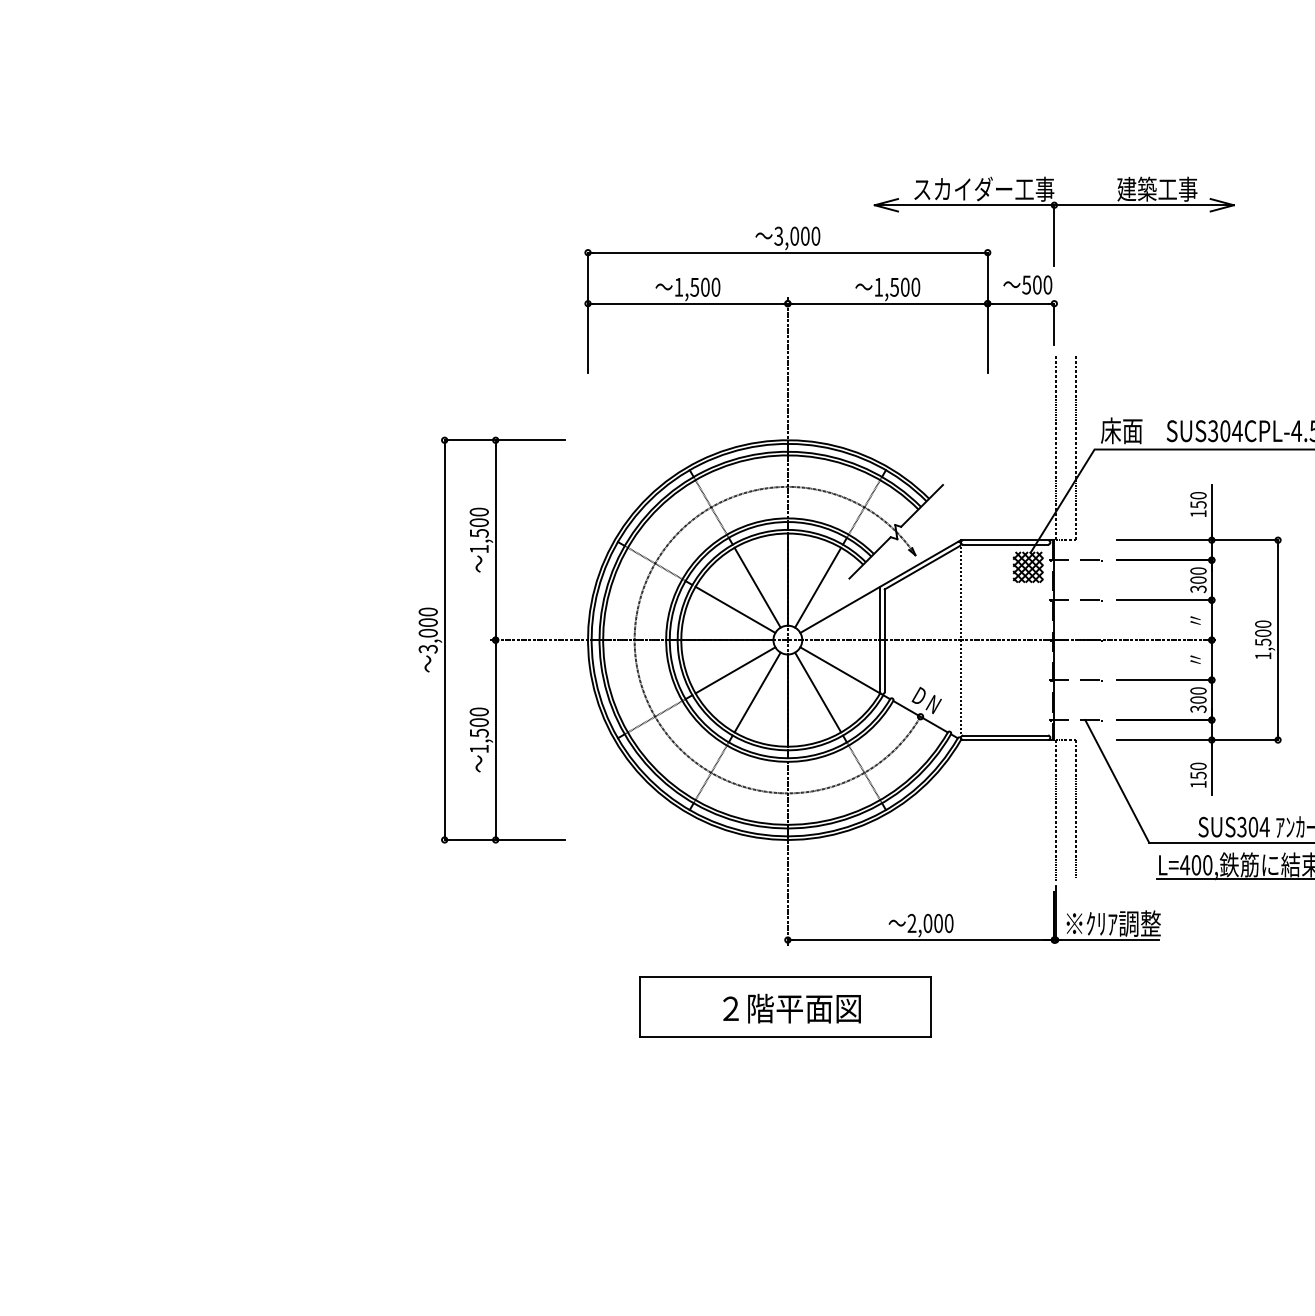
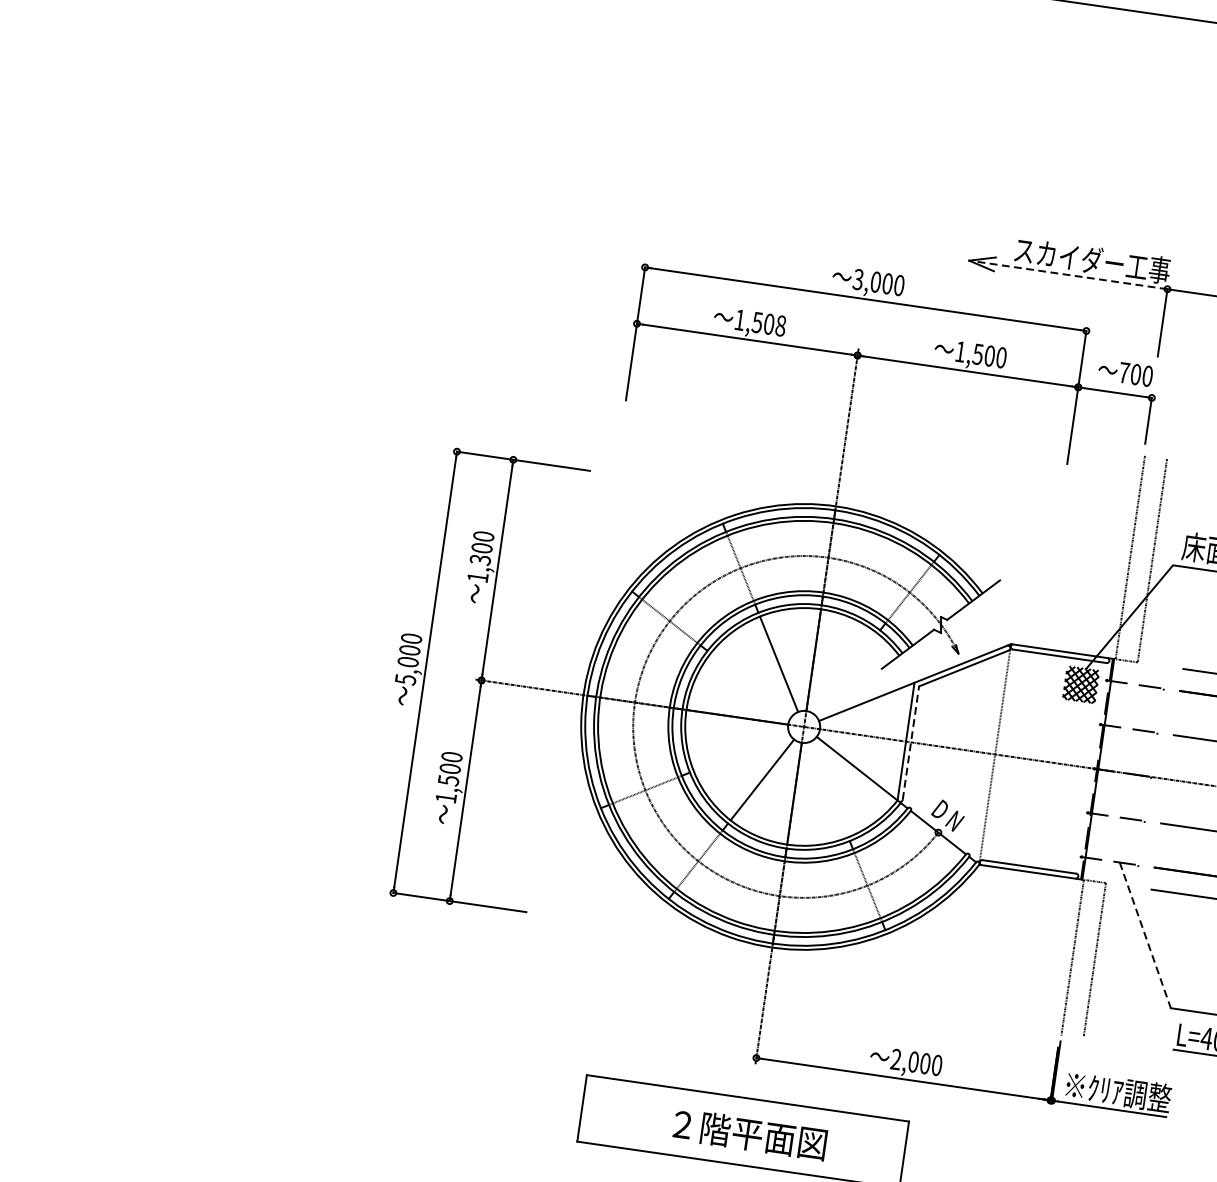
line: (964, 205) -> (1068, 275), solid -> dashed
text: (1026, 284) -> (1124, 372), 500 -> 700
text: (715, 287) -> (780, 326), 1,500 -> 1,508
text: (478, 533) -> (479, 560), 1,500 -> 1,300
line: (818, 587) -> (846, 673), removed
line: (735, 609) -> (751, 684), removed
line: (884, 640) -> (910, 742), solid -> dashed
text: (427, 648) -> (404, 678), 3,000 -> 5,000
line: (735, 670) -> (741, 752), removed
line: (818, 692) -> (829, 789), removed
line: (1117, 781) -> (1145, 935), solid -> dashed

